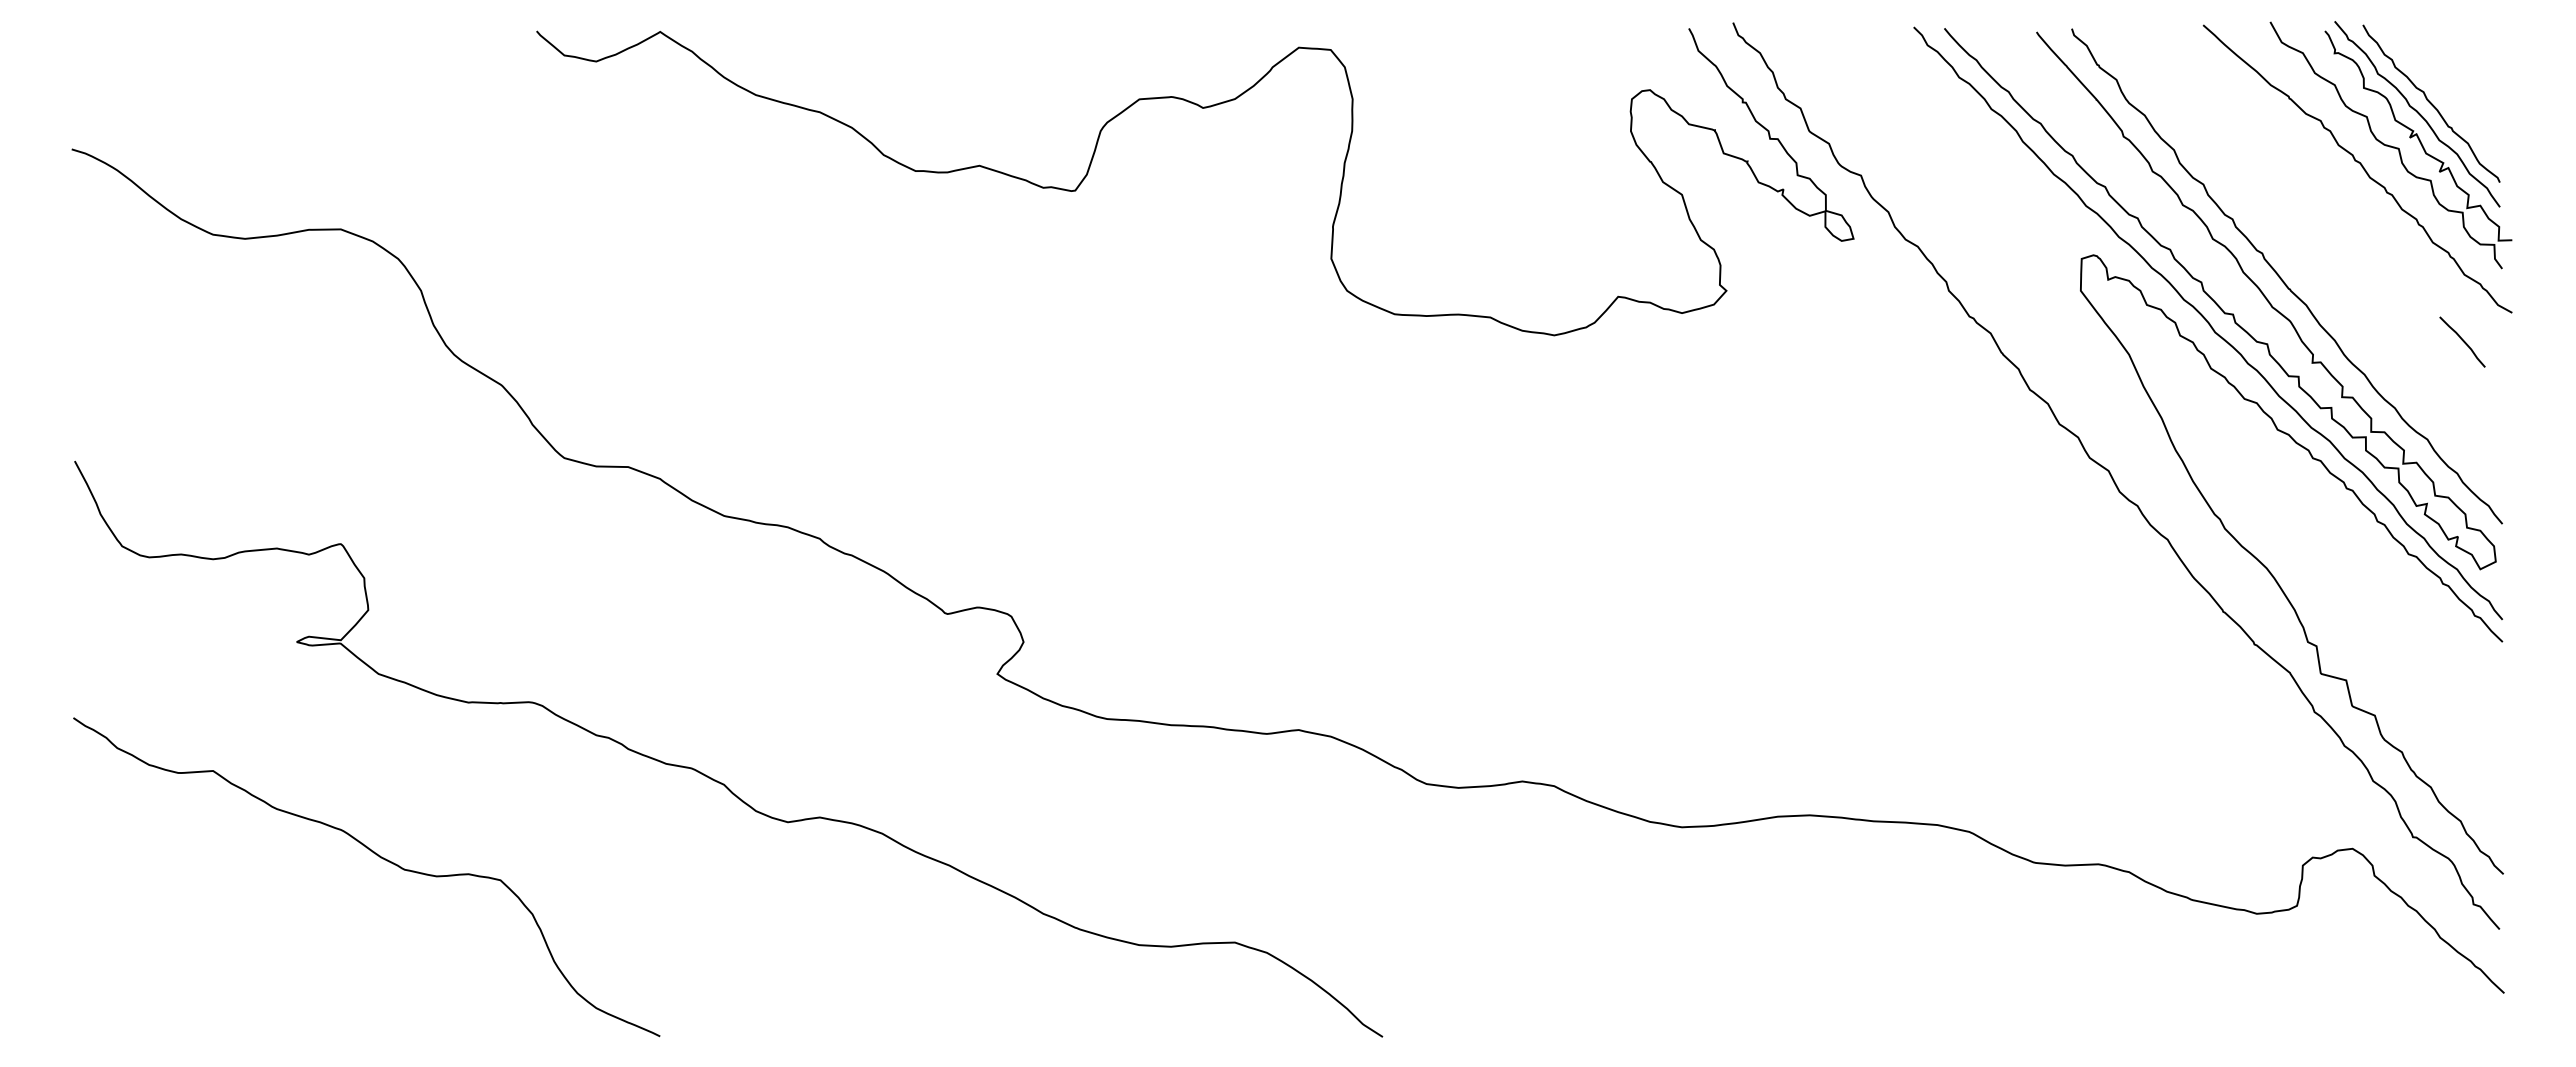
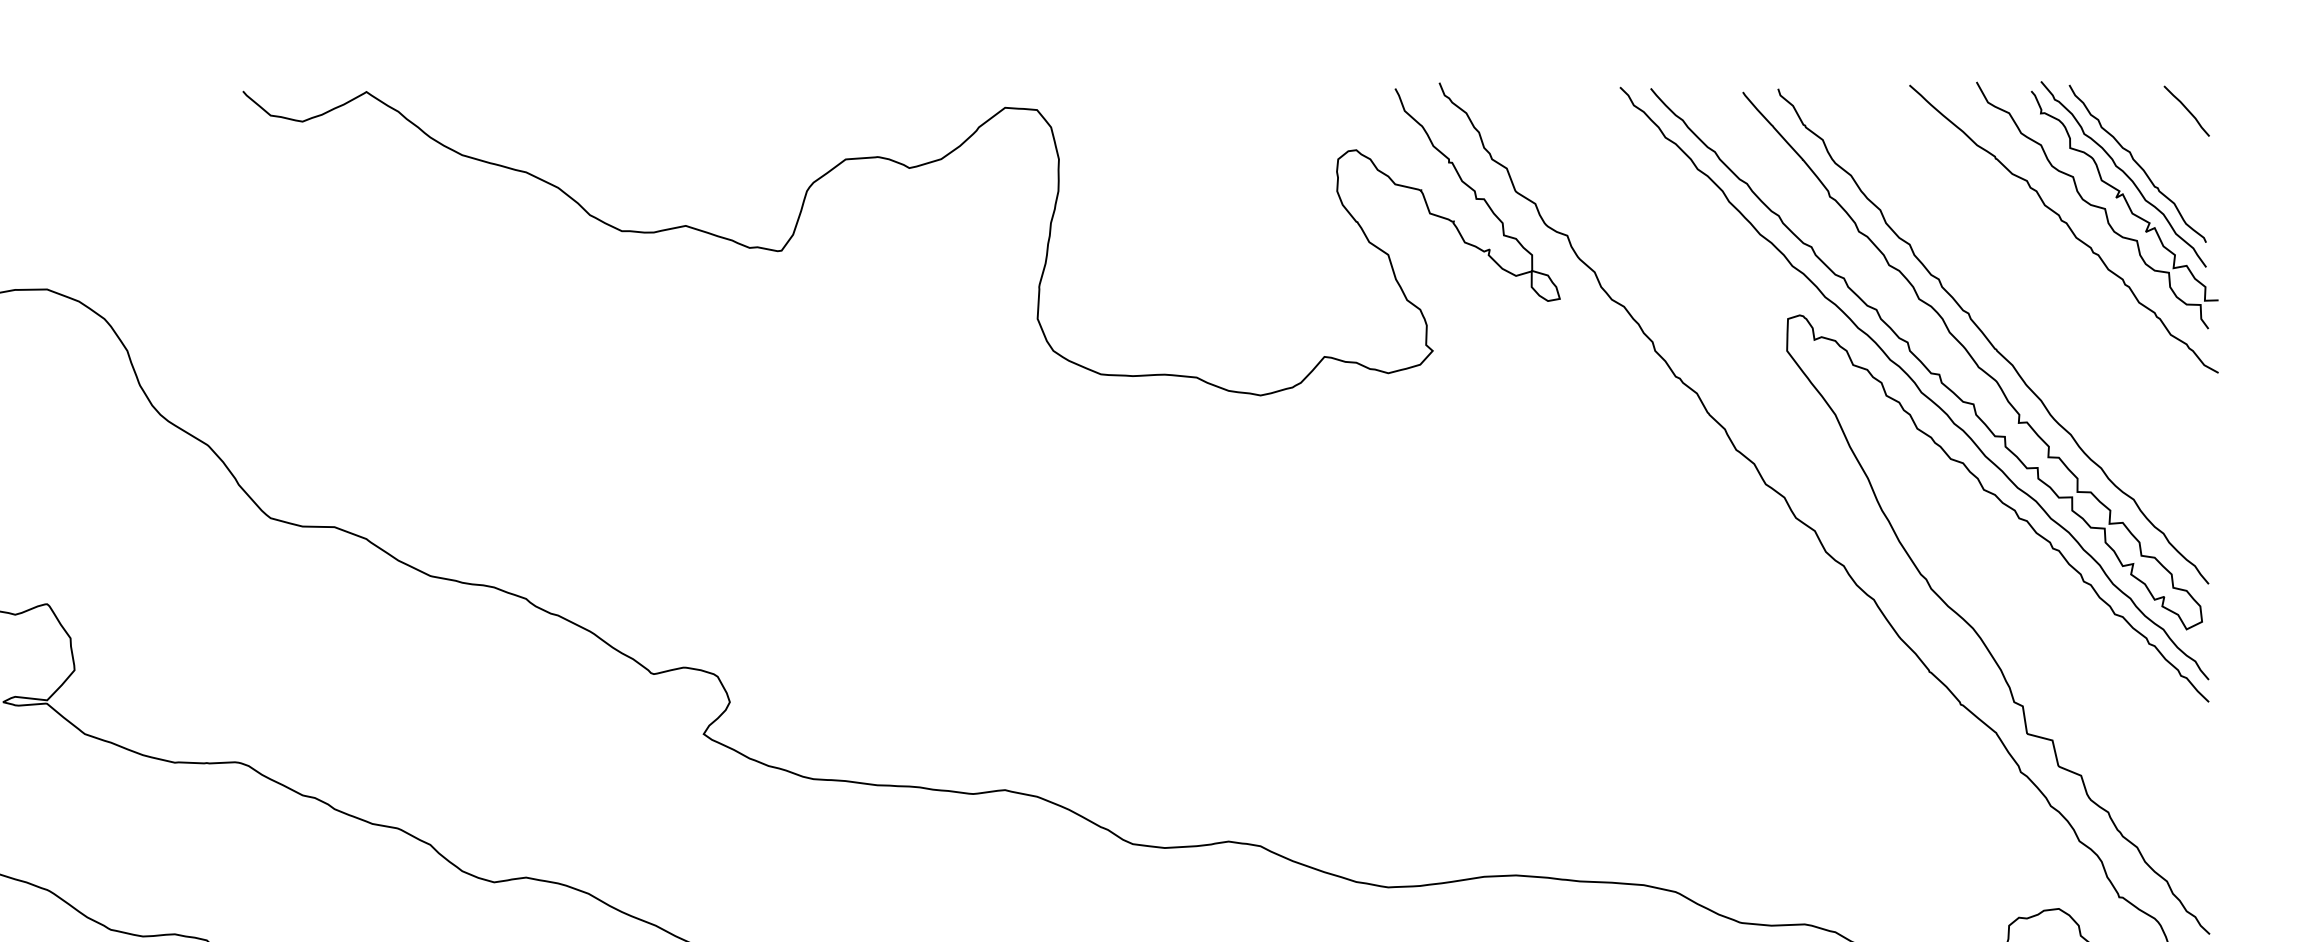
curve: (2462, 341) -> (2186, 110), moved

